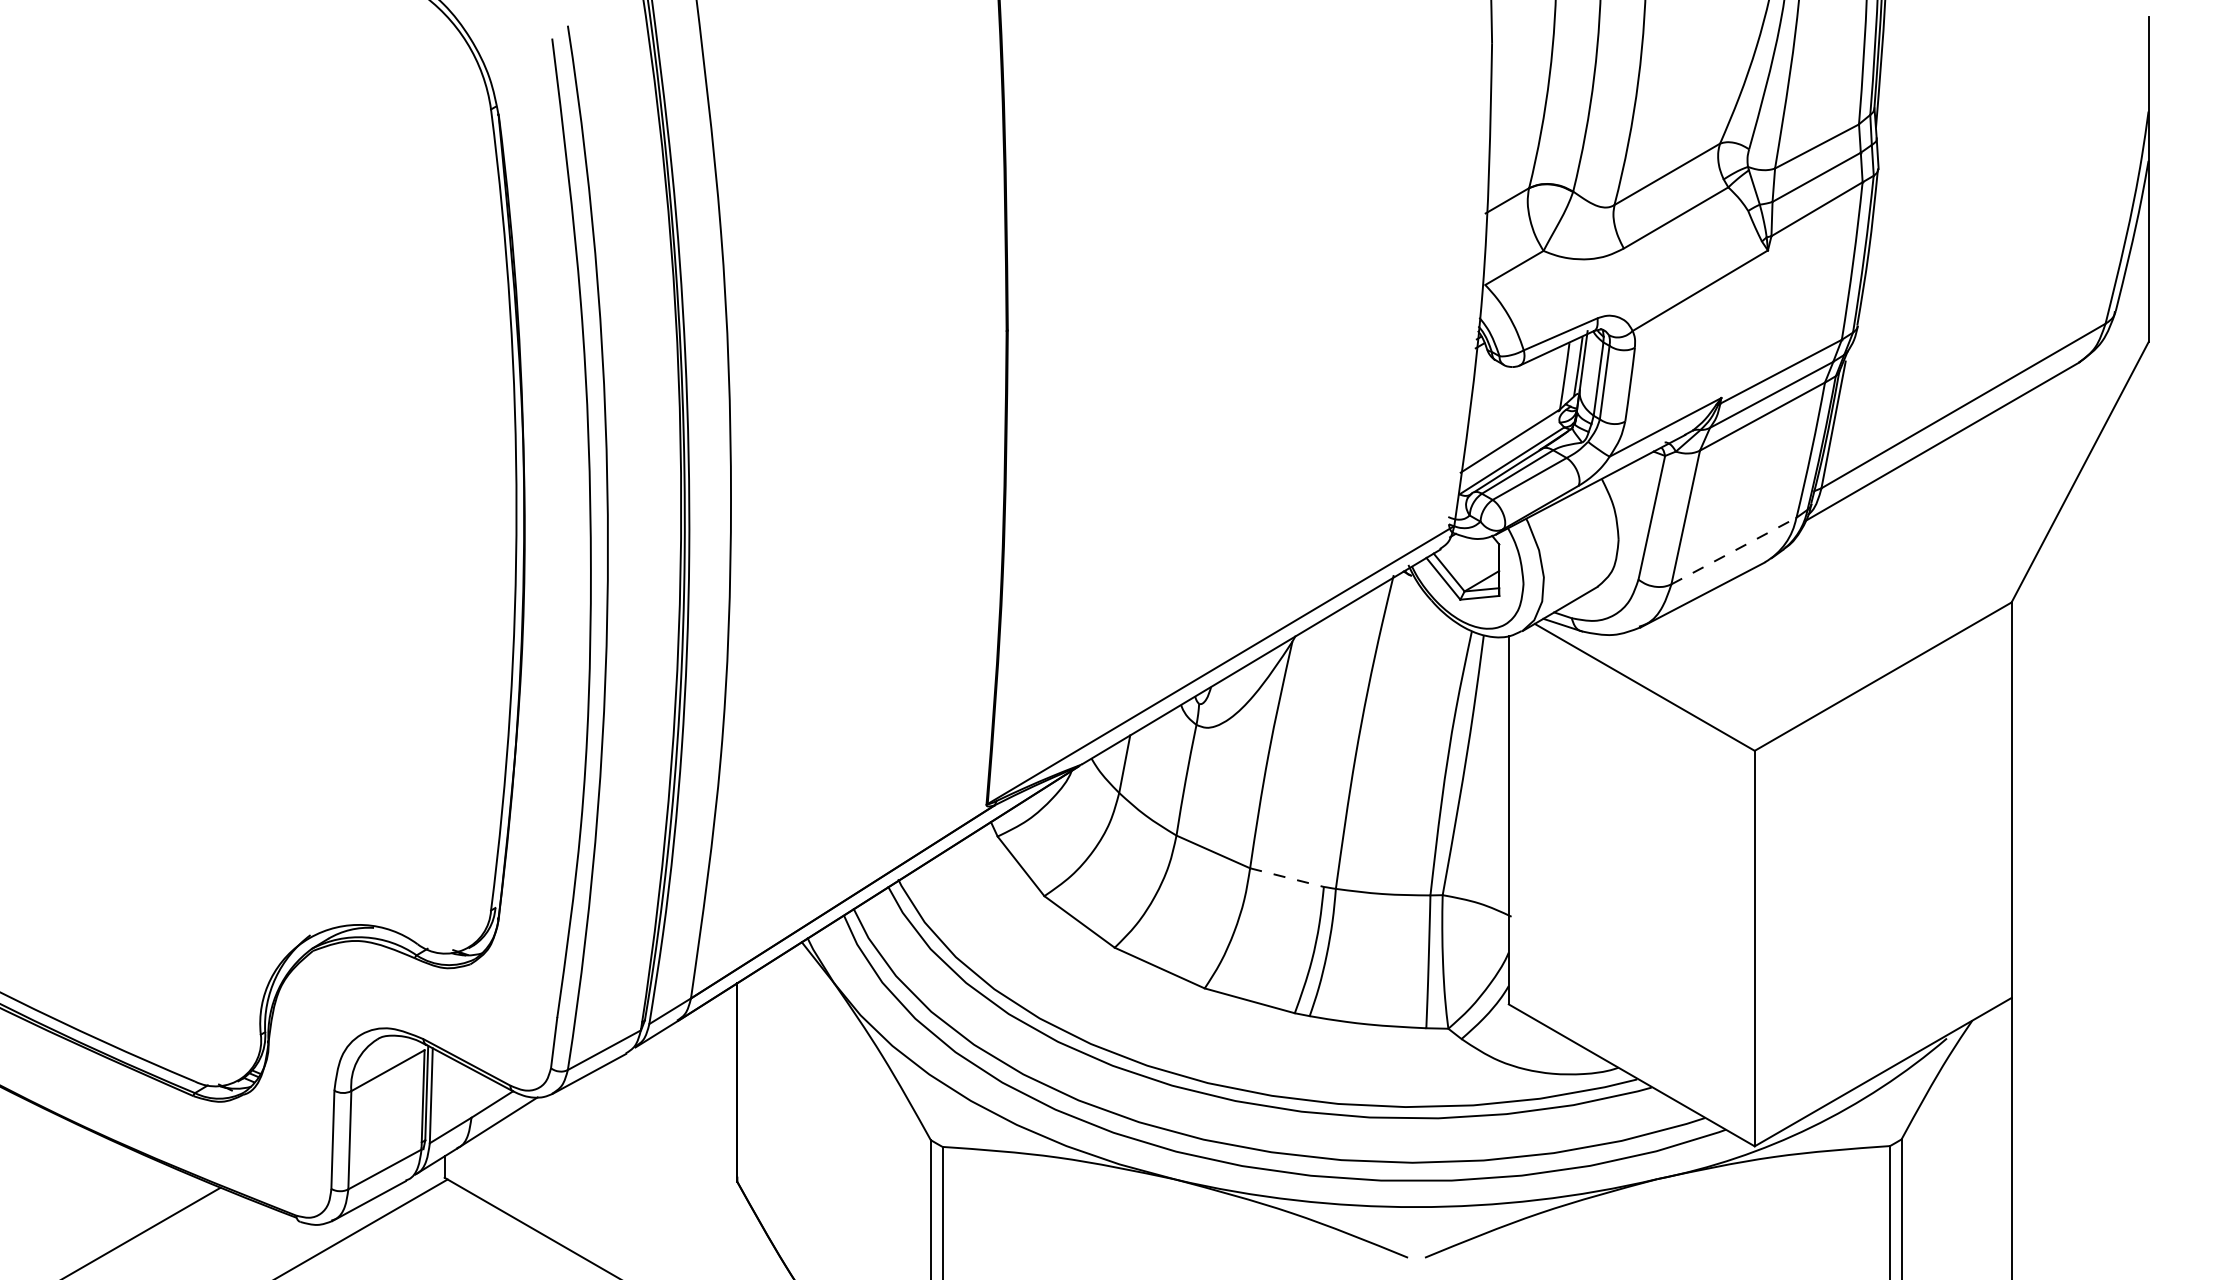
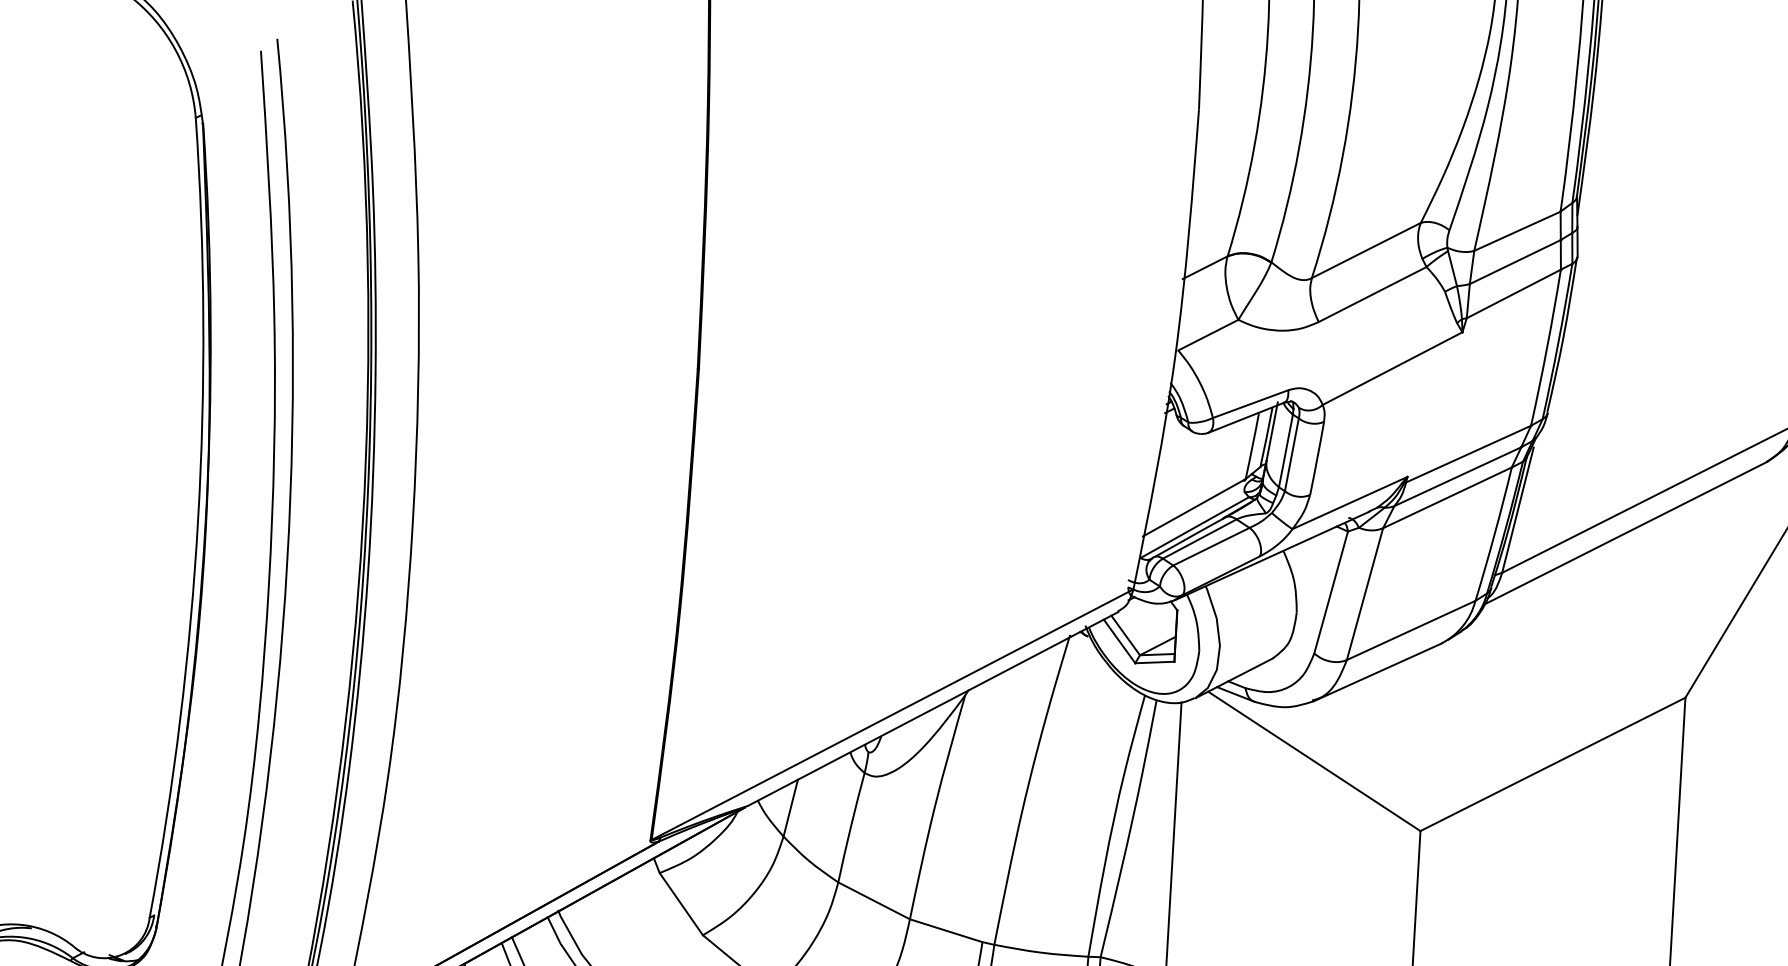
line: (1733, 551) -> (1410, 630), dashed -> solid
line: (1287, 877) -> (946, 930), dashed -> solid

